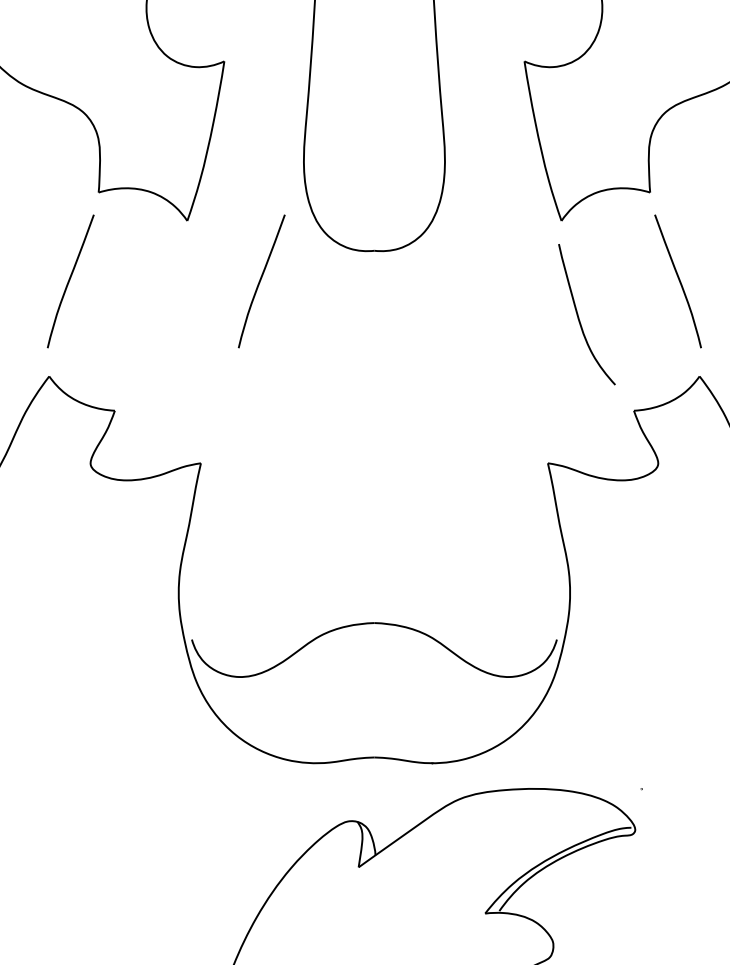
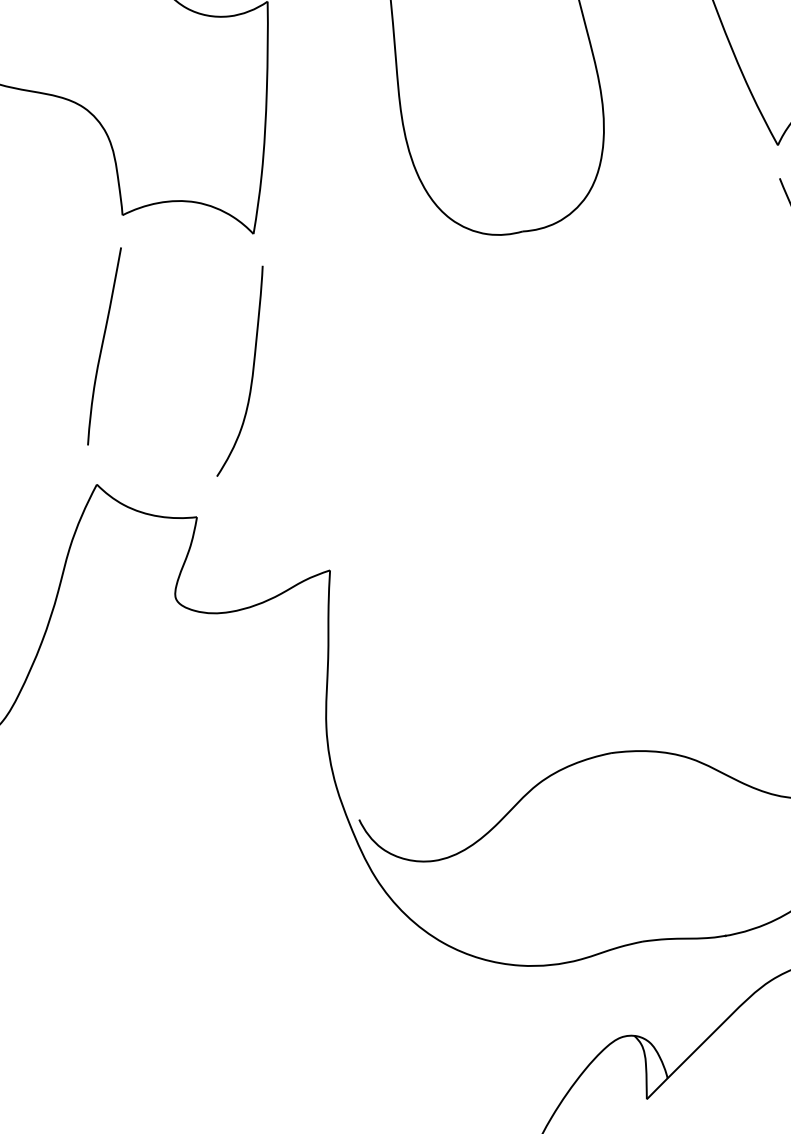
curve: (261, 280) -> (371, 299), removed
curve: (169, 316) -> (251, 372), added

